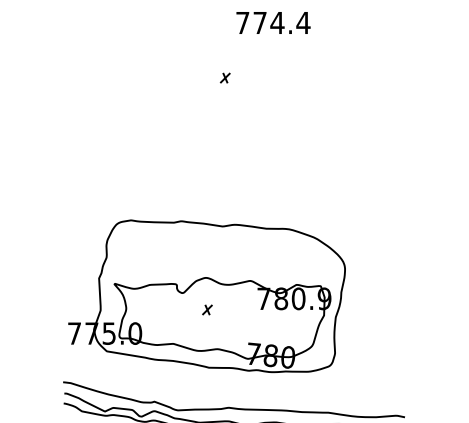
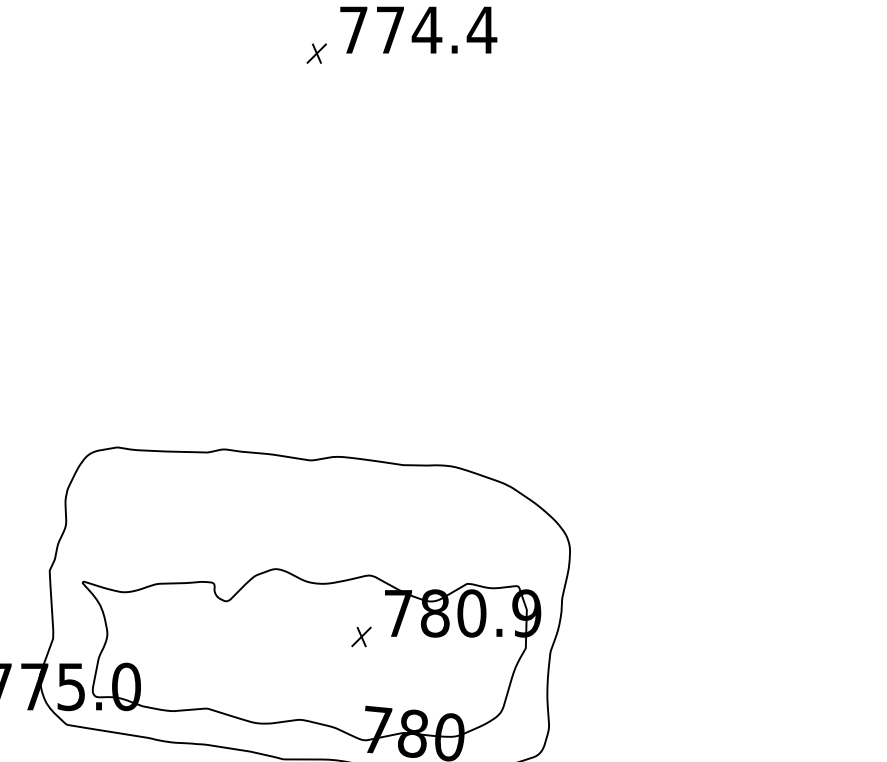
part: (224, 77) -> (315, 52), moved
part: (207, 309) -> (361, 635), moved

